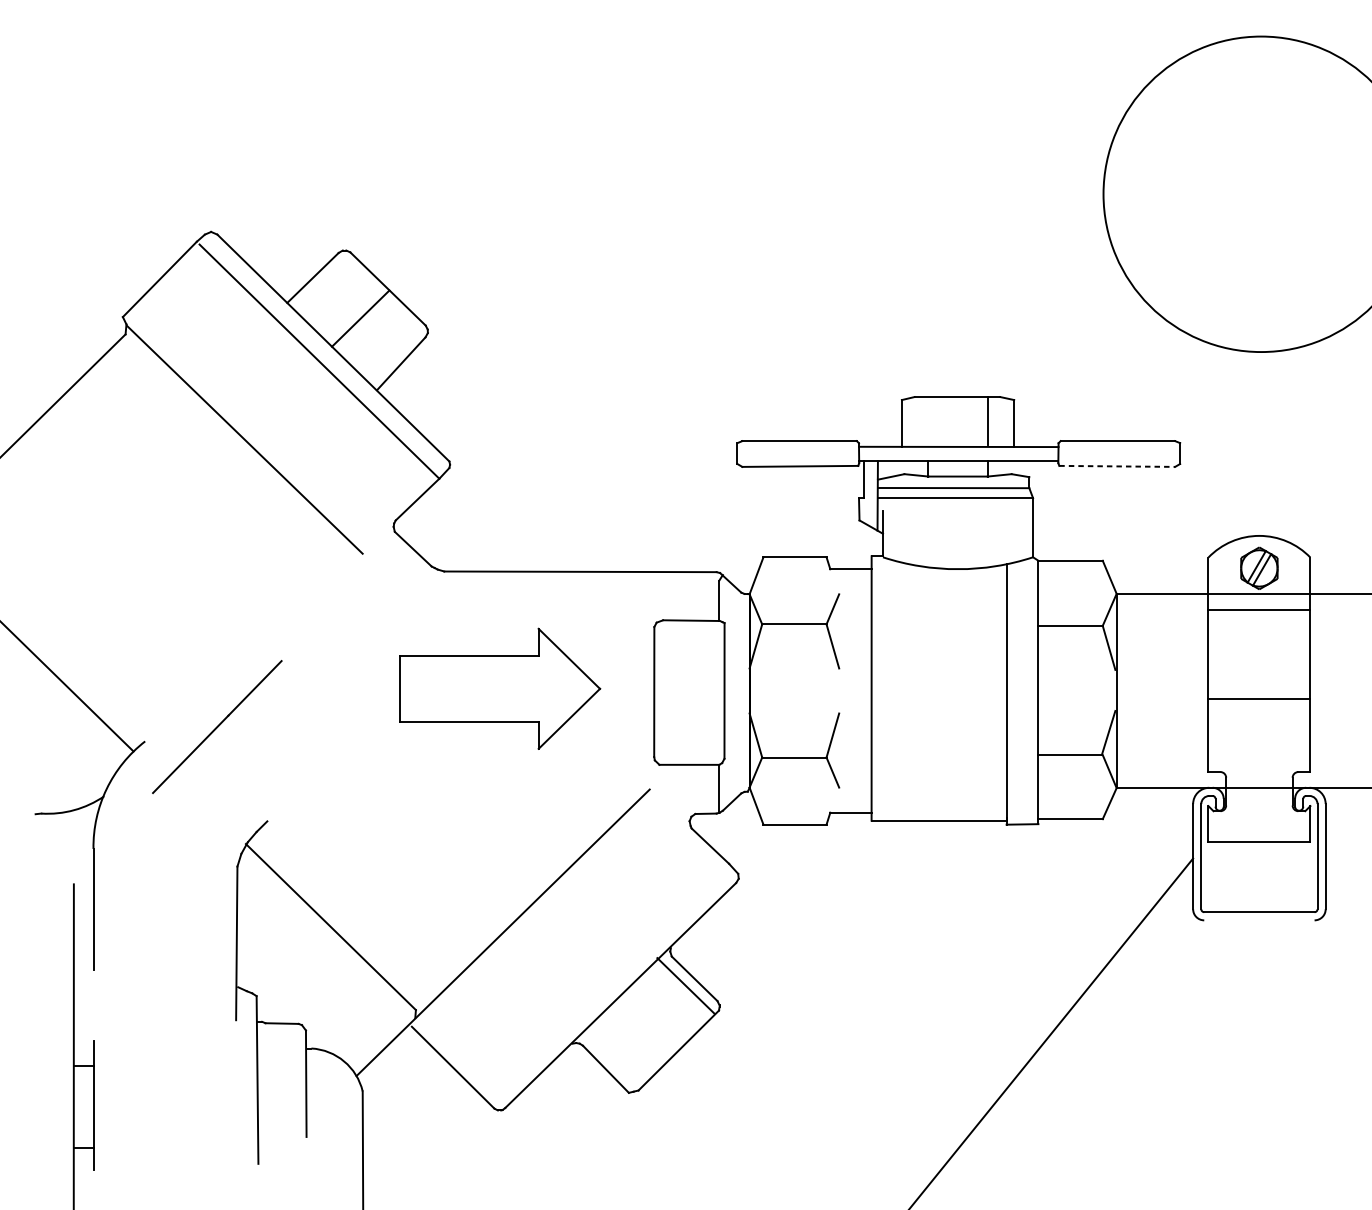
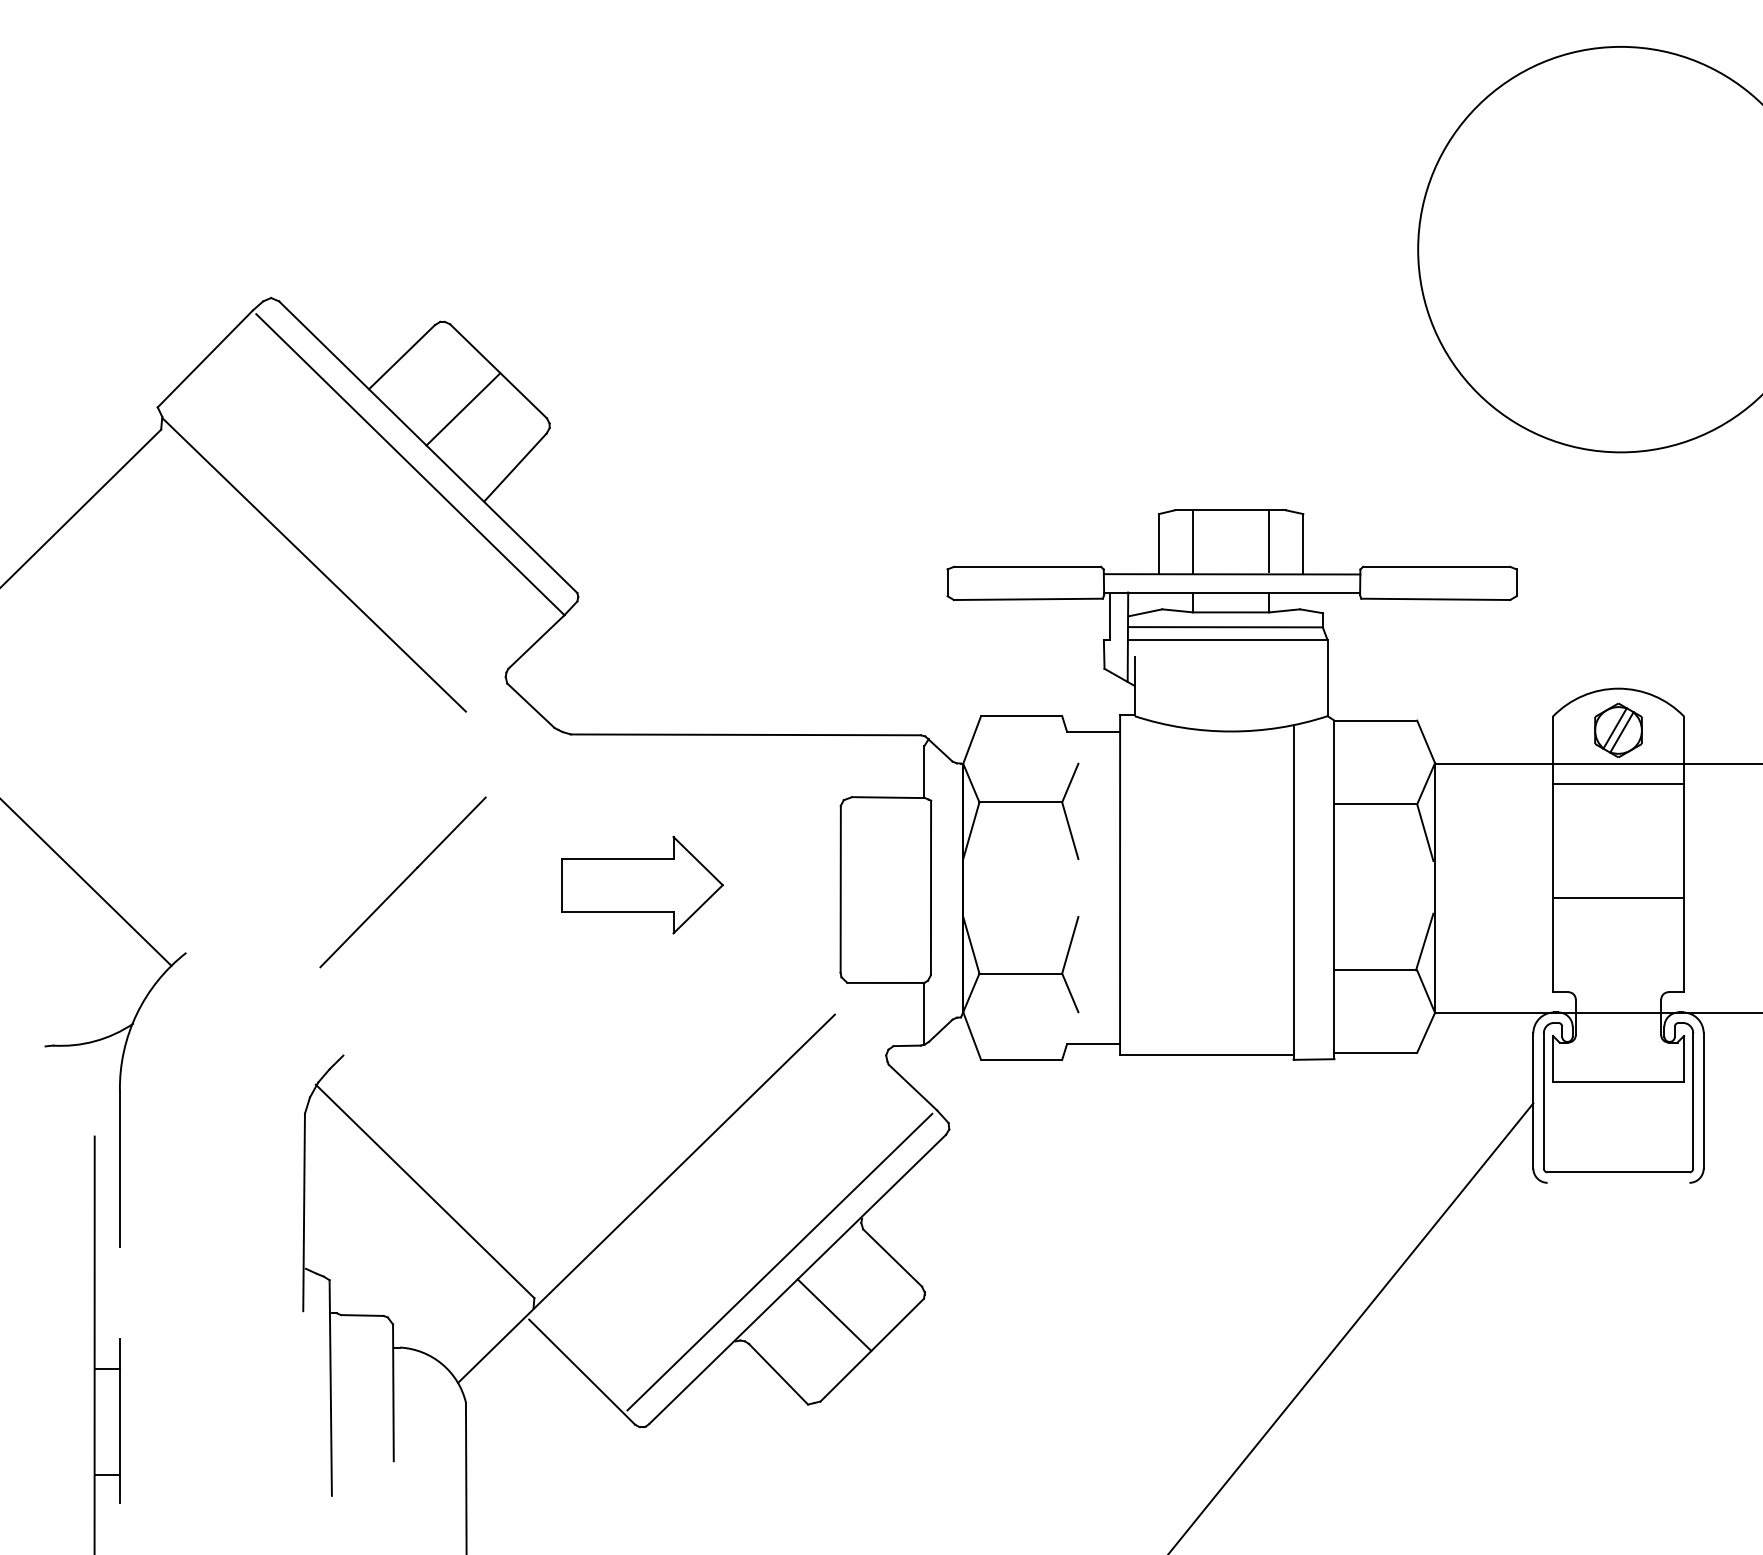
line: (928, 422) -> (1193, 542), added
line: (1117, 466) -> (1436, 599), dashed -> solid
part: (500, 688) -> (642, 884), size x0.62
line: (216, 727) -> (402, 882), moved
line: (606, 981) -> (779, 1261), added
line: (686, 986) -> (834, 1315), moved

